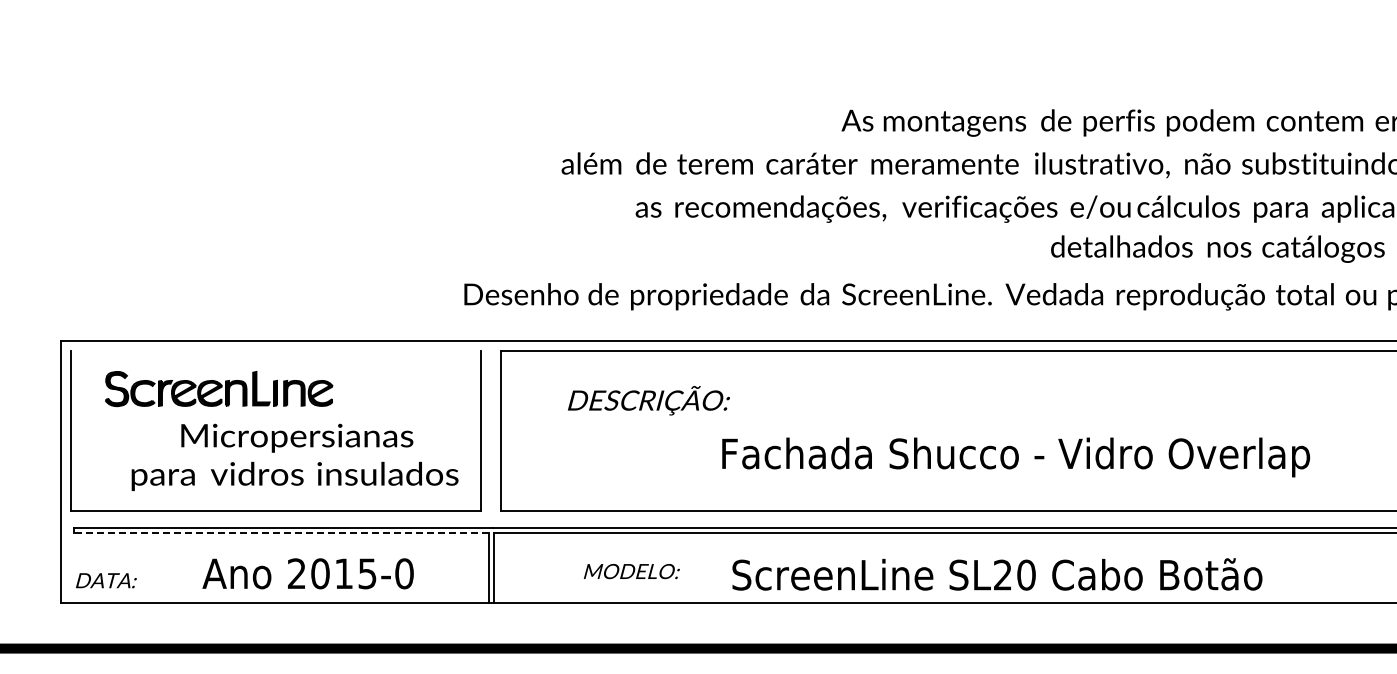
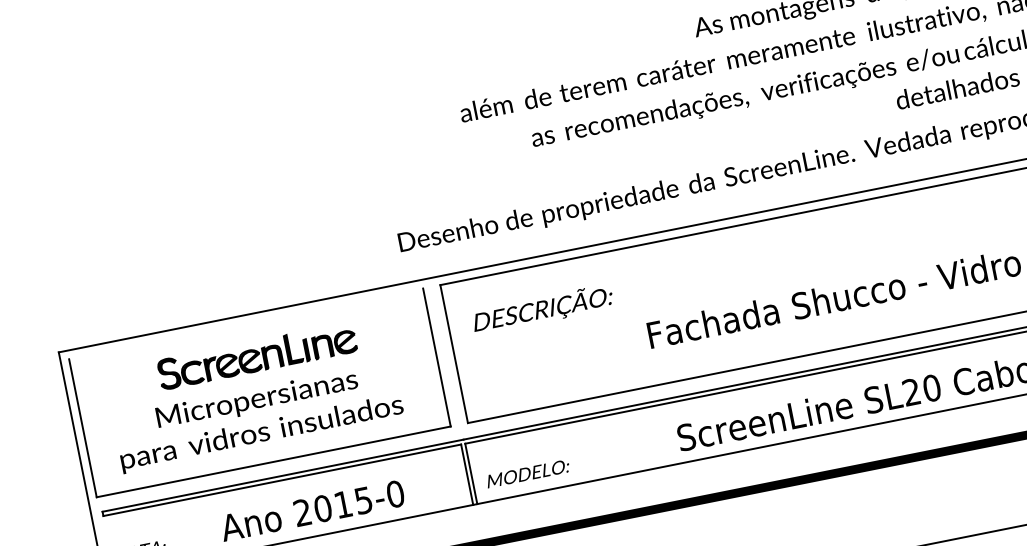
part: (219, 389) -> (257, 356), moved
text: (648, 400) -> (542, 309), moved
text: (294, 456) -> (258, 416), moved
line: (280, 533) -> (281, 480), dashed -> solid
text: (631, 571) -> (527, 473), moved

